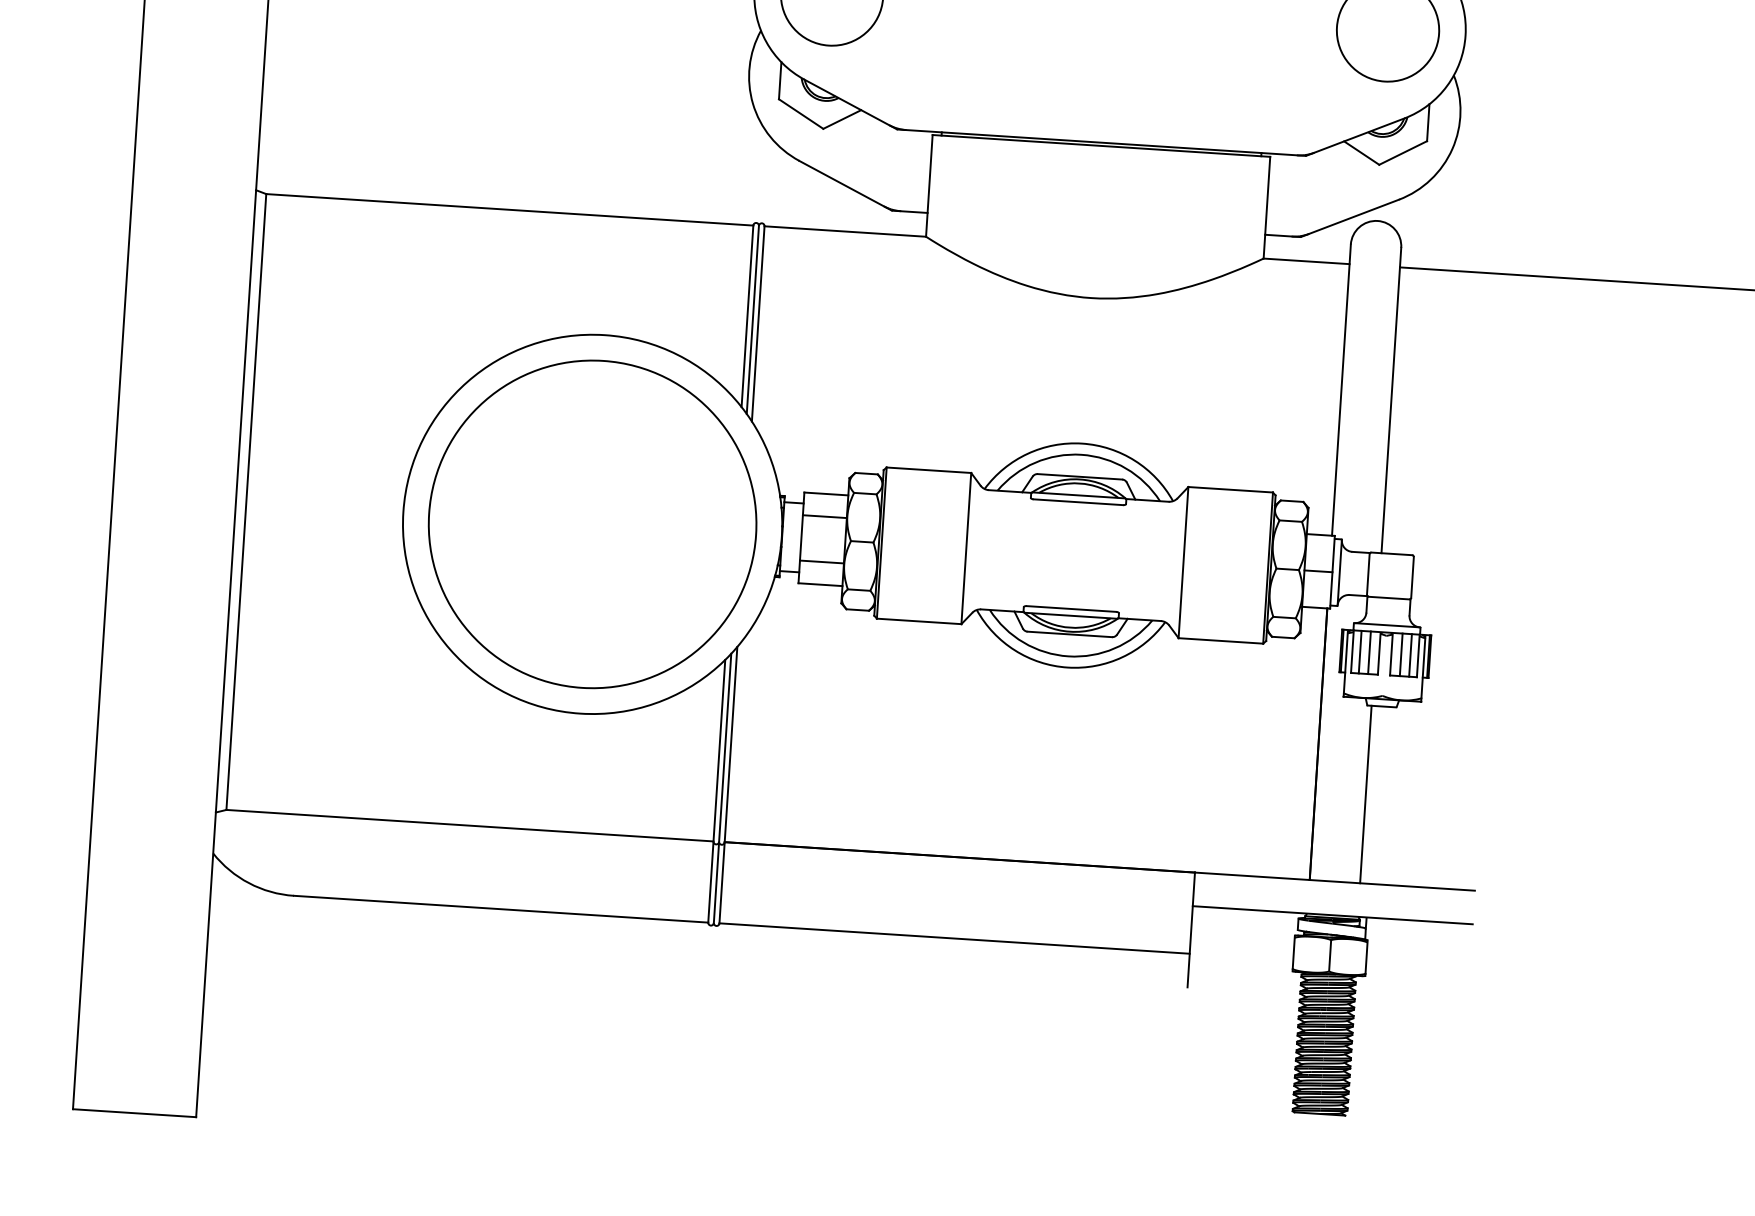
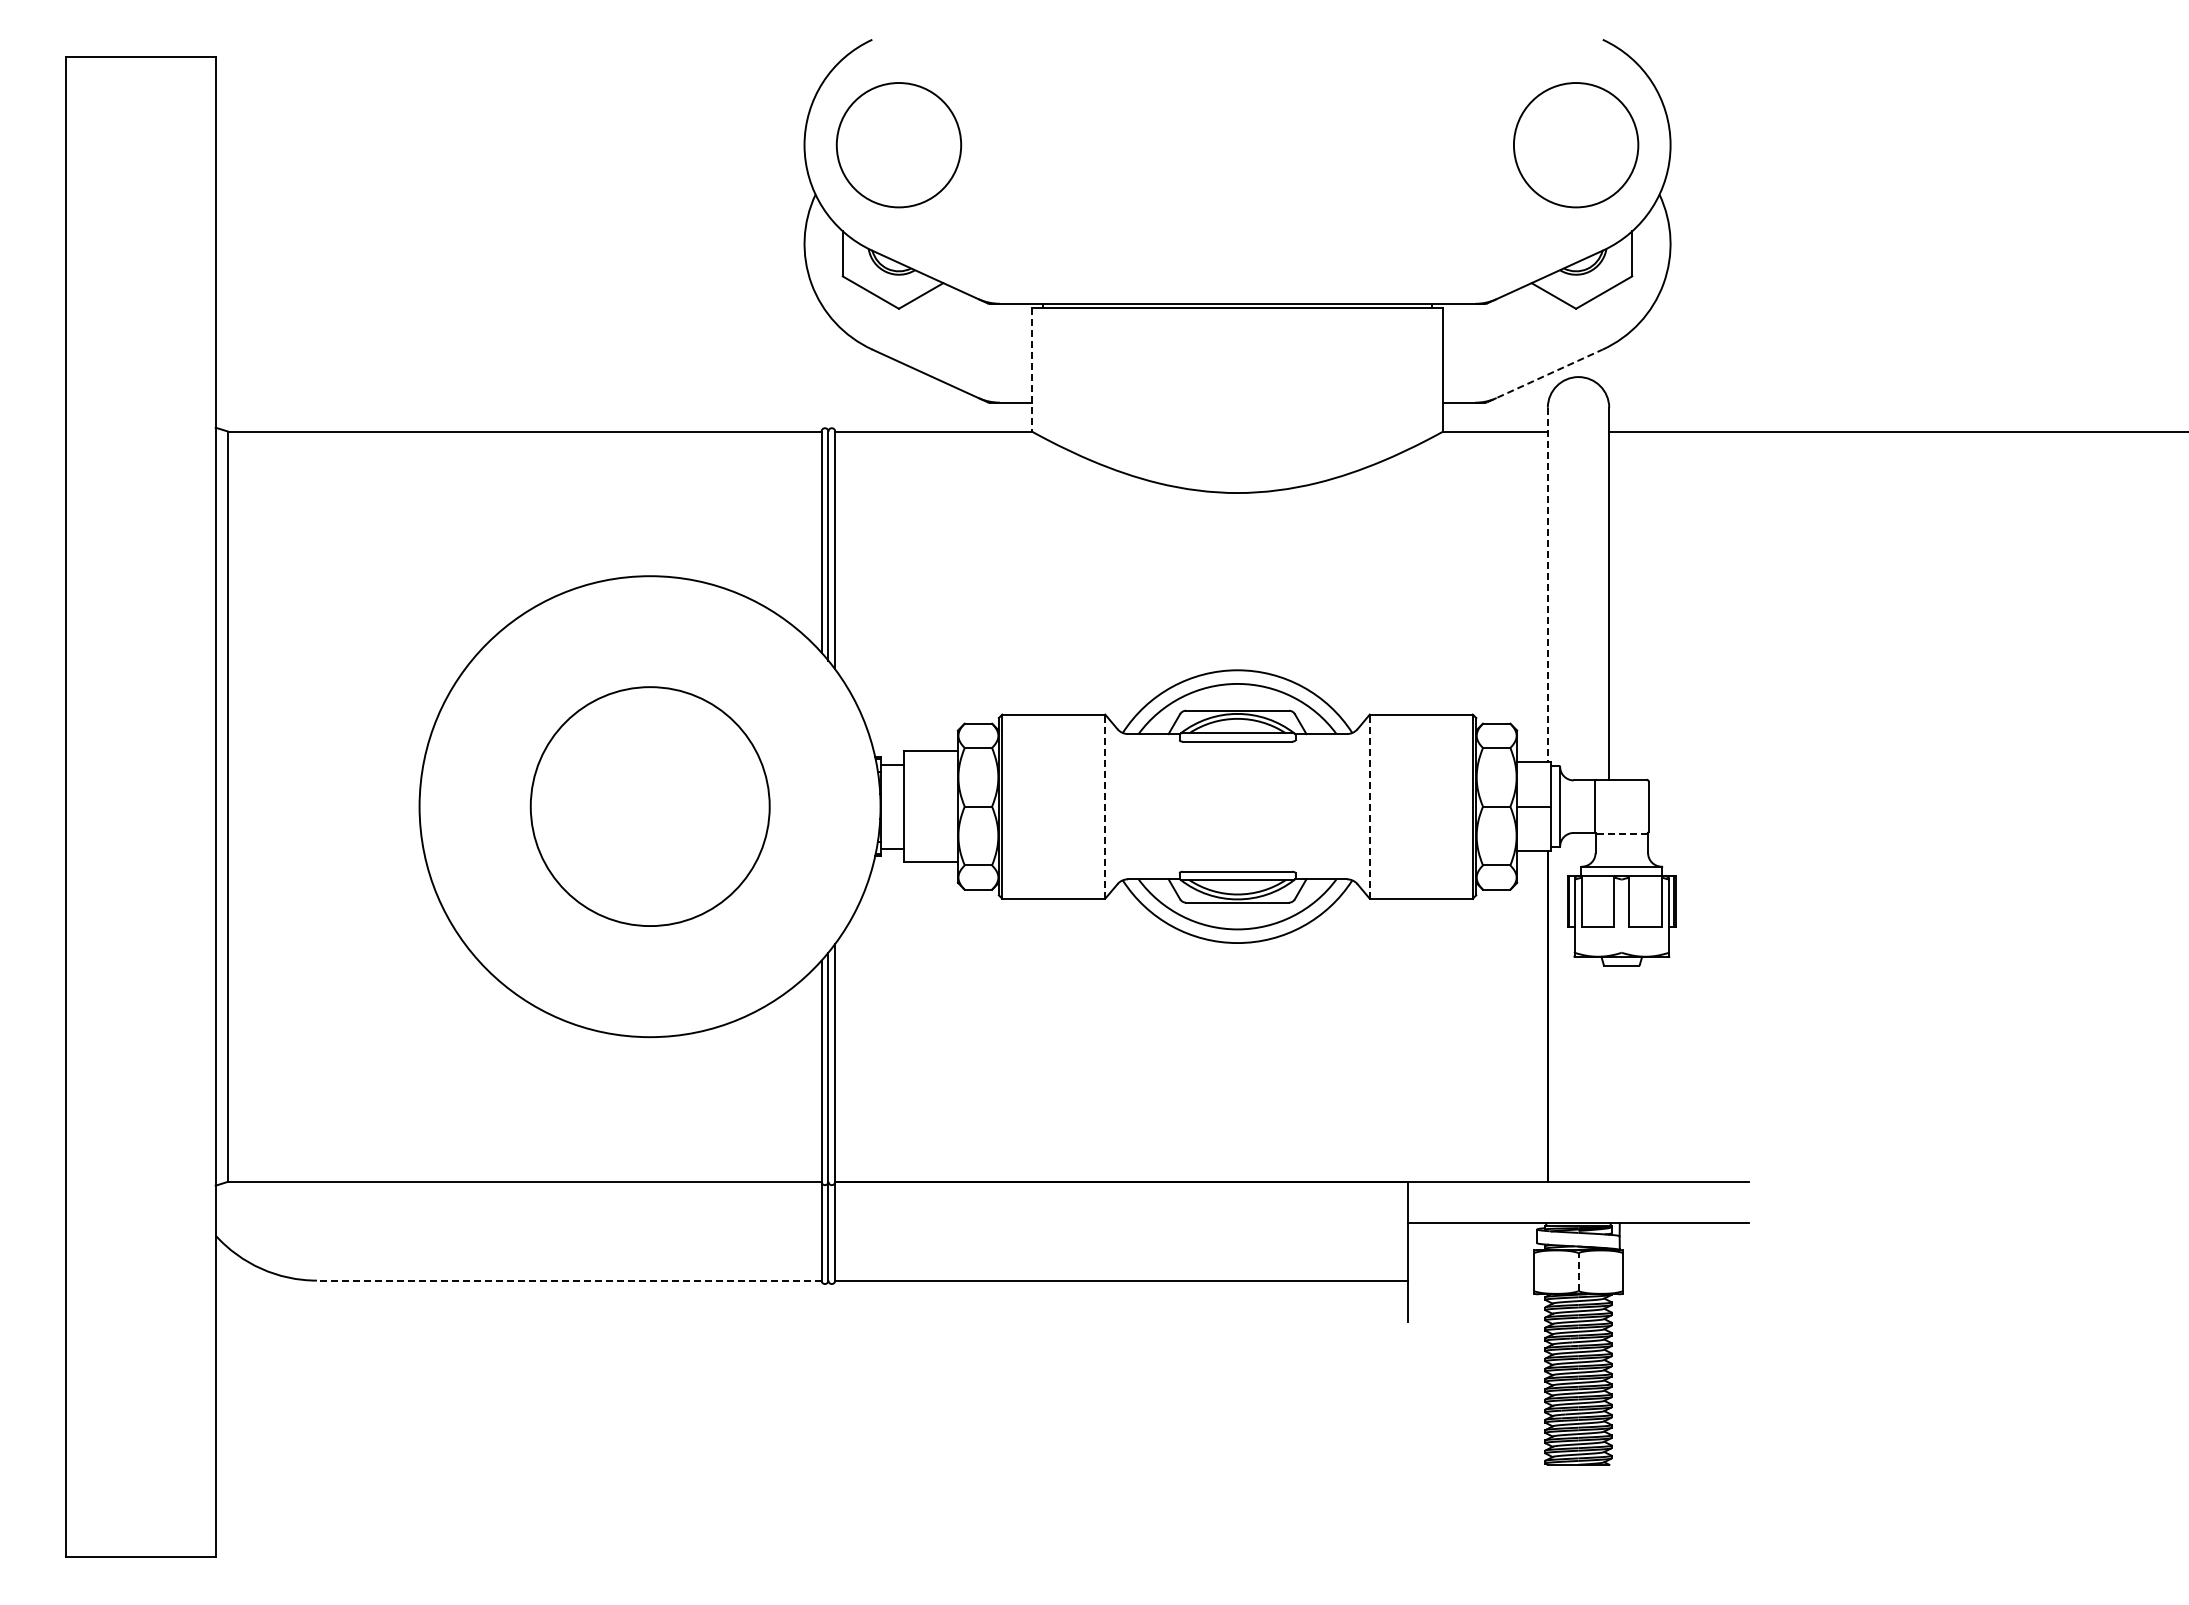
line: (928, 185) -> (1031, 369), solid -> dashed
line: (1350, 217) -> (1545, 375), solid -> dashed
line: (1341, 390) -> (1547, 585), solid -> dashed
line: (824, 516) -> (930, 779), removed
circle: (592, 524) -> (650, 806), size x0.6
line: (966, 548) -> (1105, 806), solid -> dashed
line: (821, 562) -> (930, 834), removed
line: (1183, 562) -> (1369, 806), solid -> dashed
line: (1388, 597) -> (1621, 833), solid -> dashed
line: (1360, 652) -> (1591, 901), removed
line: (1369, 652) -> (1602, 901), removed
line: (1401, 654) -> (1641, 901), removed
line: (1410, 655) -> (1652, 901), removed
line: (1366, 794) -> (1609, 1073), removed
line: (500, 909) -> (568, 1280), solid -> dashed
line: (1330, 955) -> (1578, 1271), solid -> dashed

